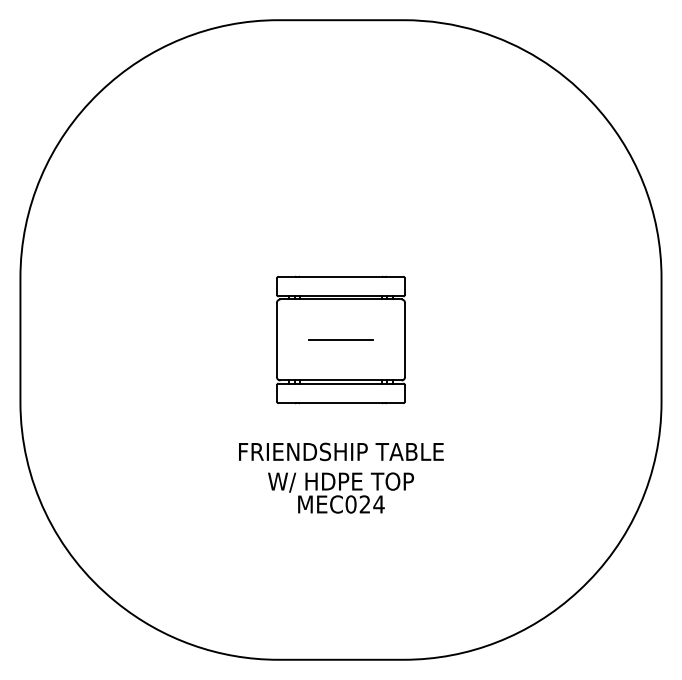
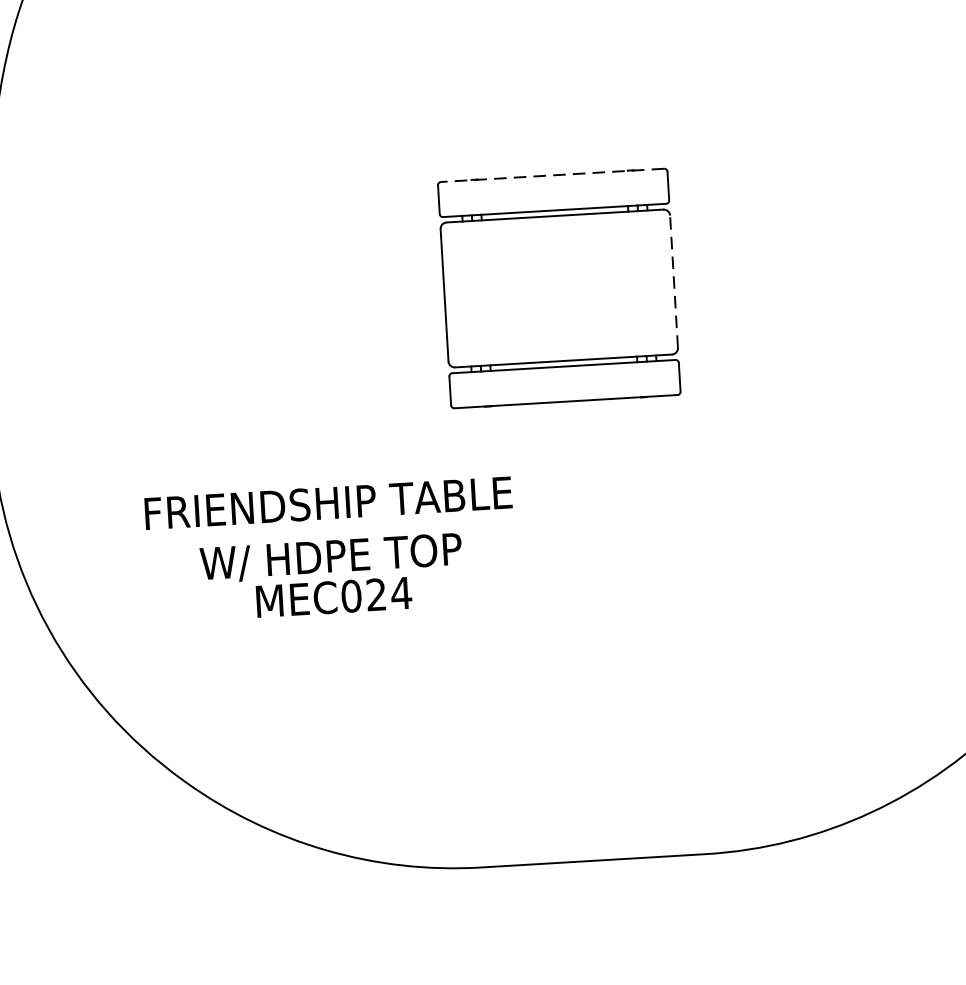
line: (340, 276) -> (551, 174), solid -> dashed
line: (340, 340) -> (558, 289), removed
line: (405, 340) -> (674, 282), solid -> dashed
text: (341, 477) -> (331, 549), moved

